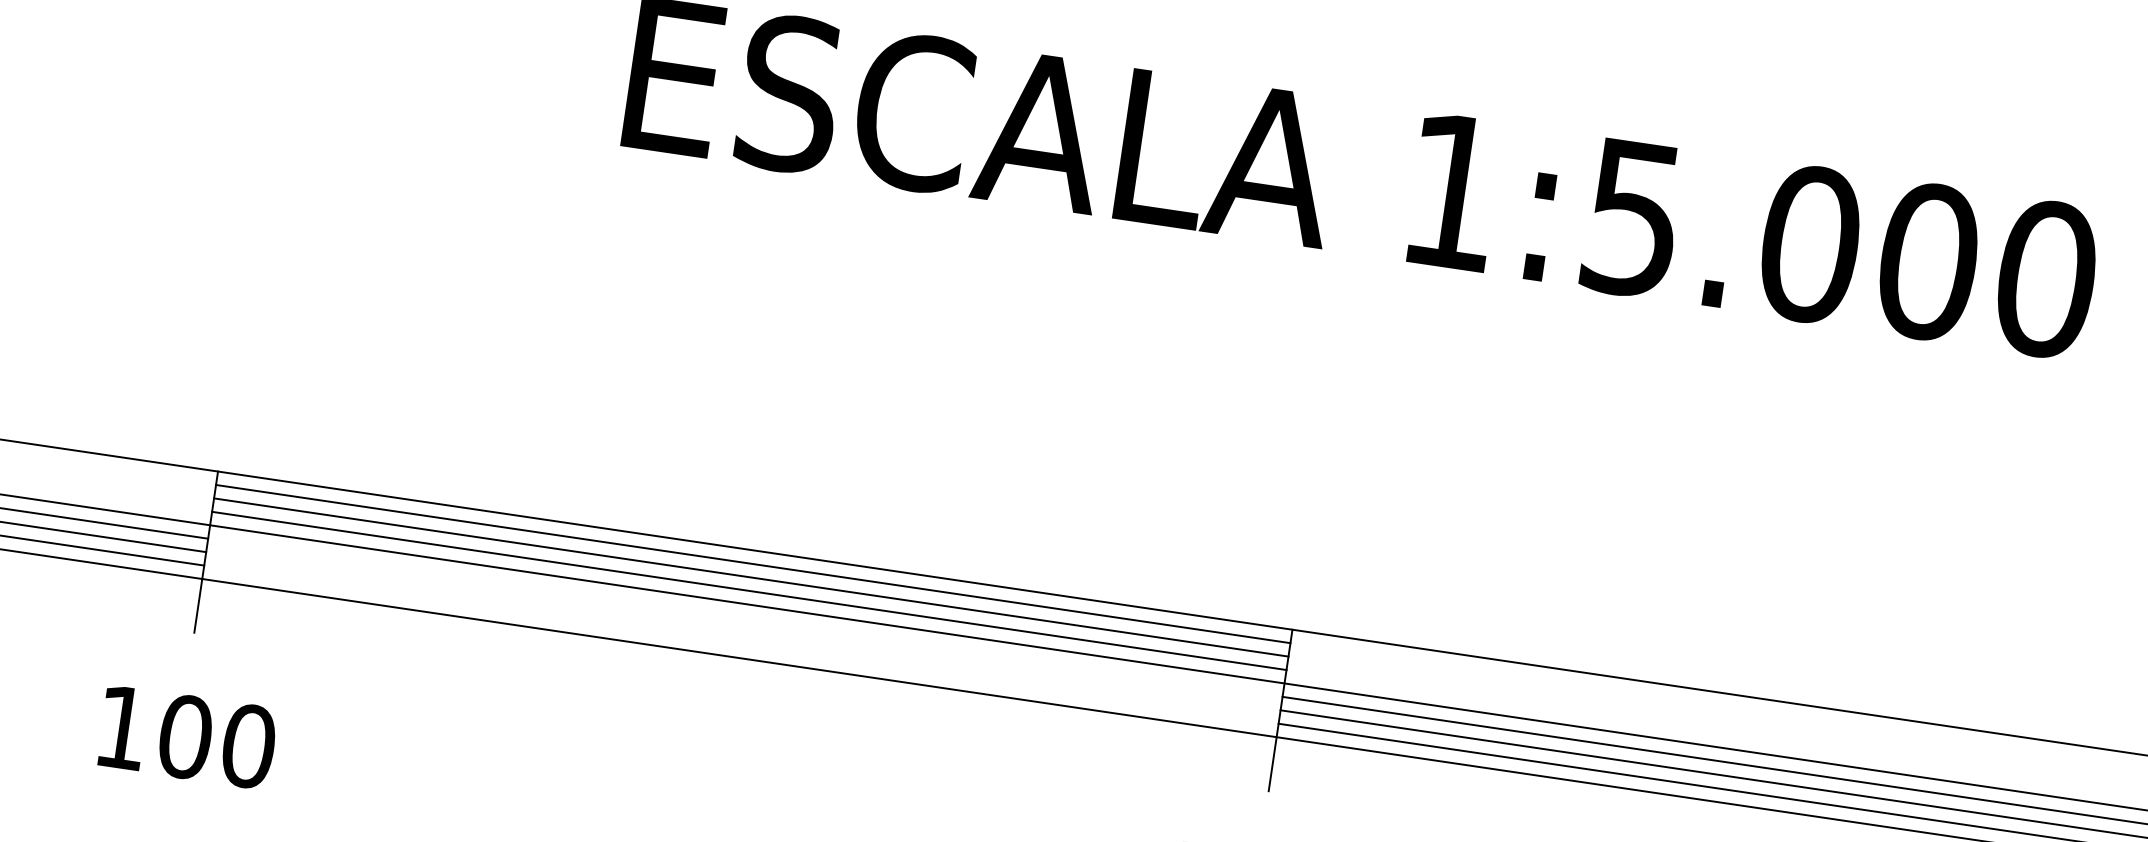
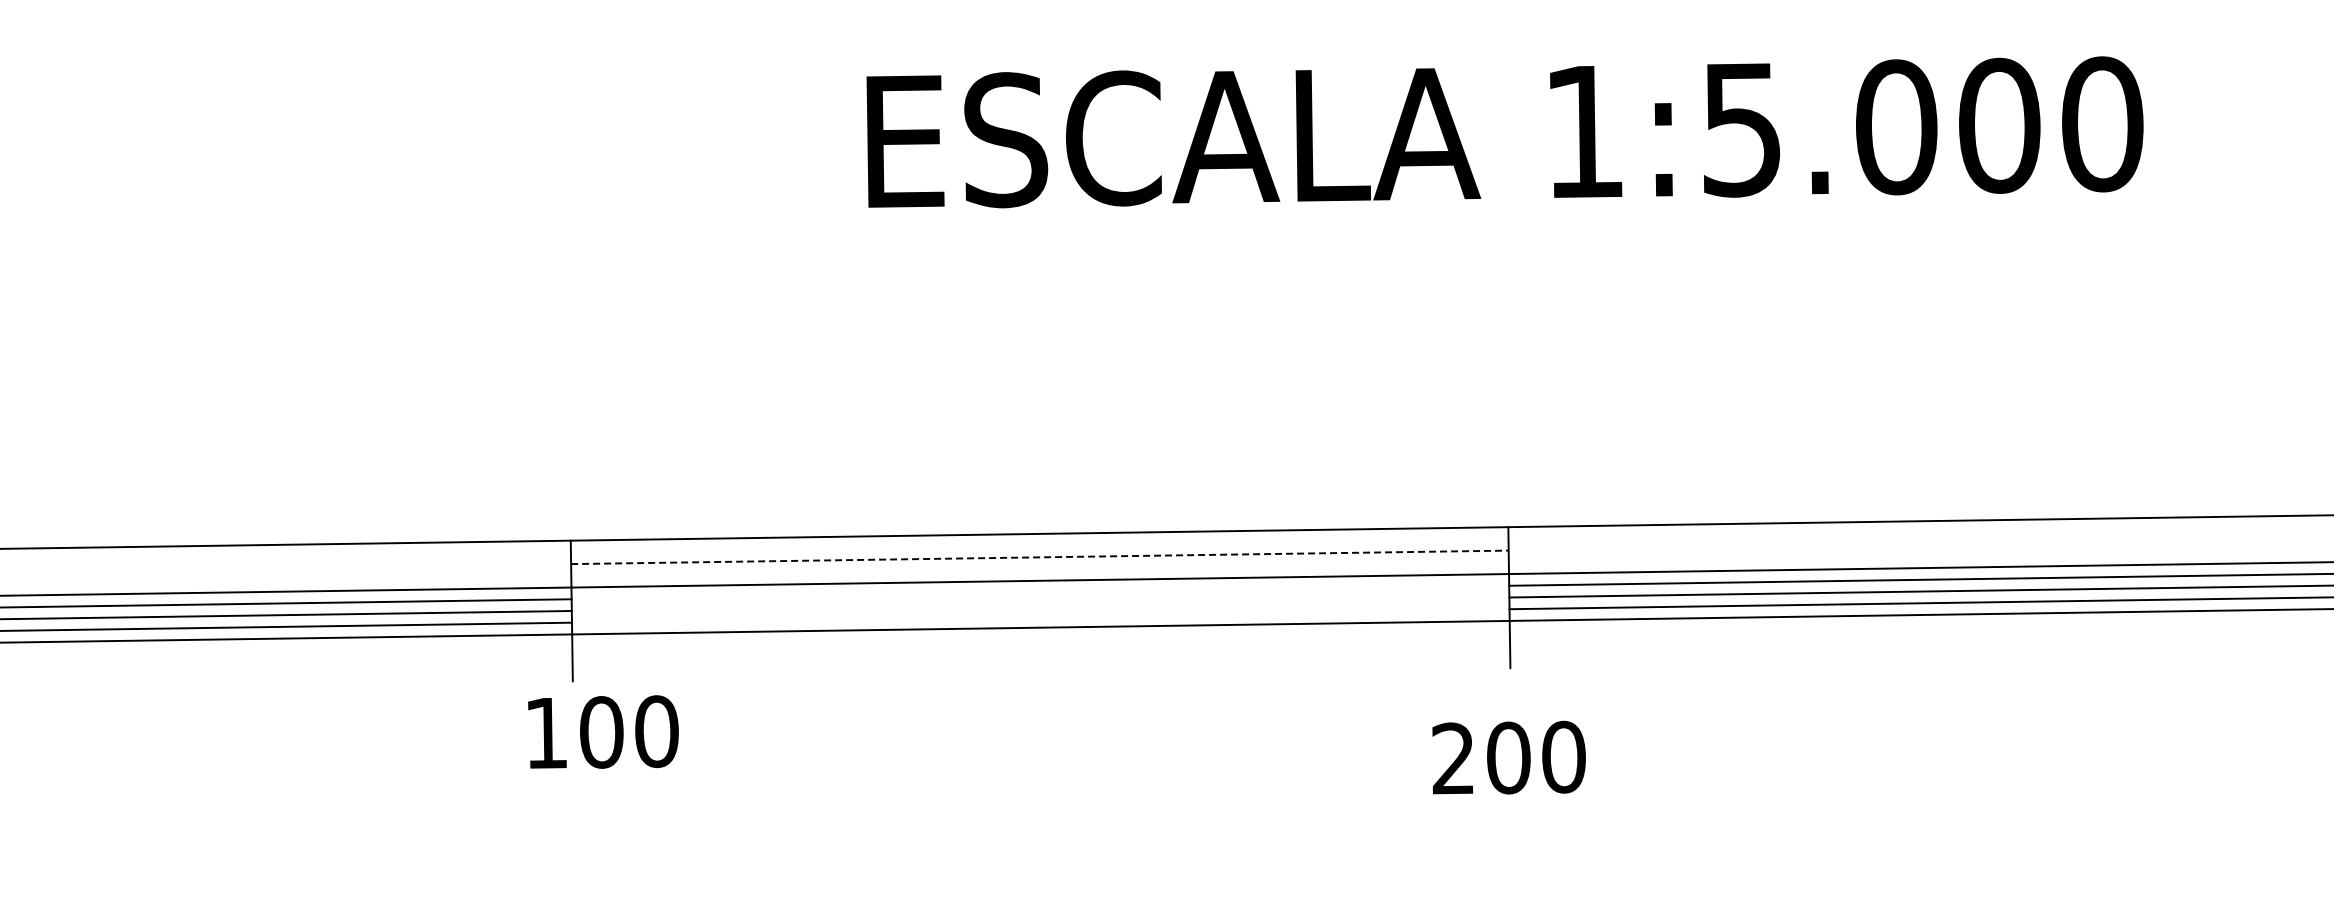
line: (753, 563) -> (1039, 545), removed
line: (750, 577) -> (1039, 557), solid -> dashed
line: (748, 590) -> (1039, 568), removed
text: (187, 736) -> (603, 731), moved

